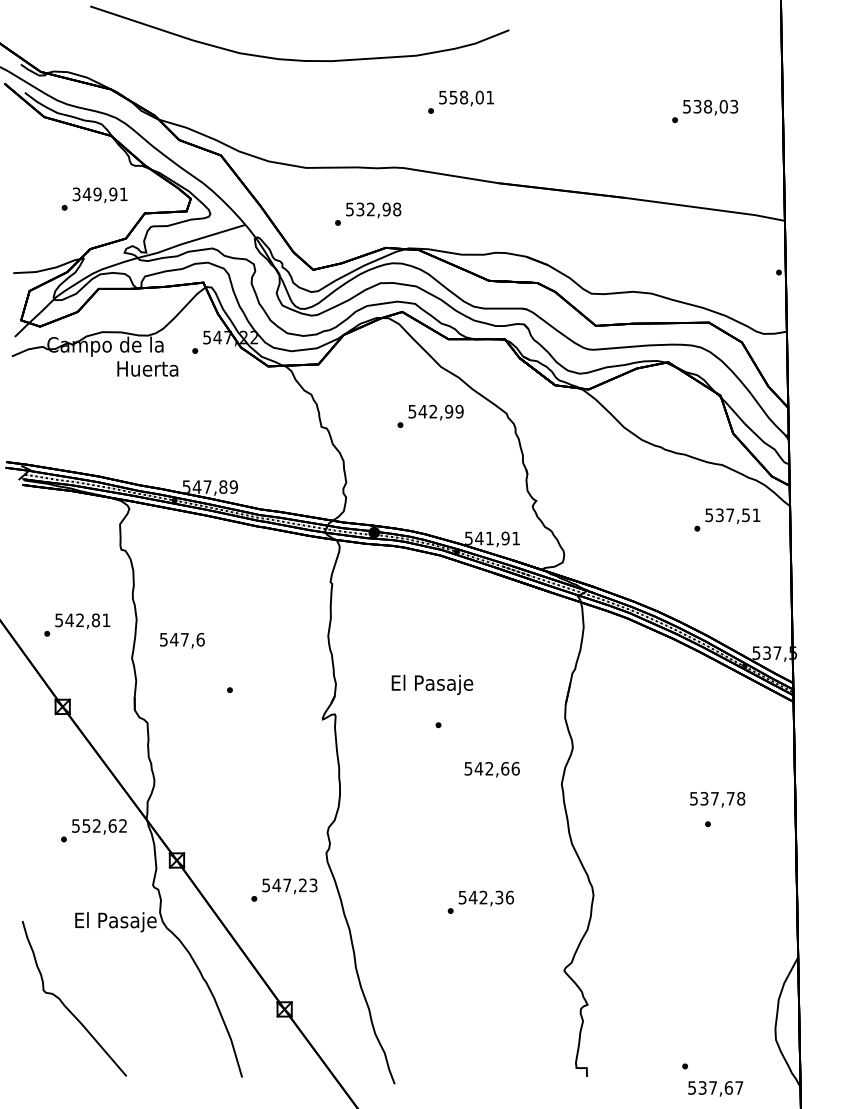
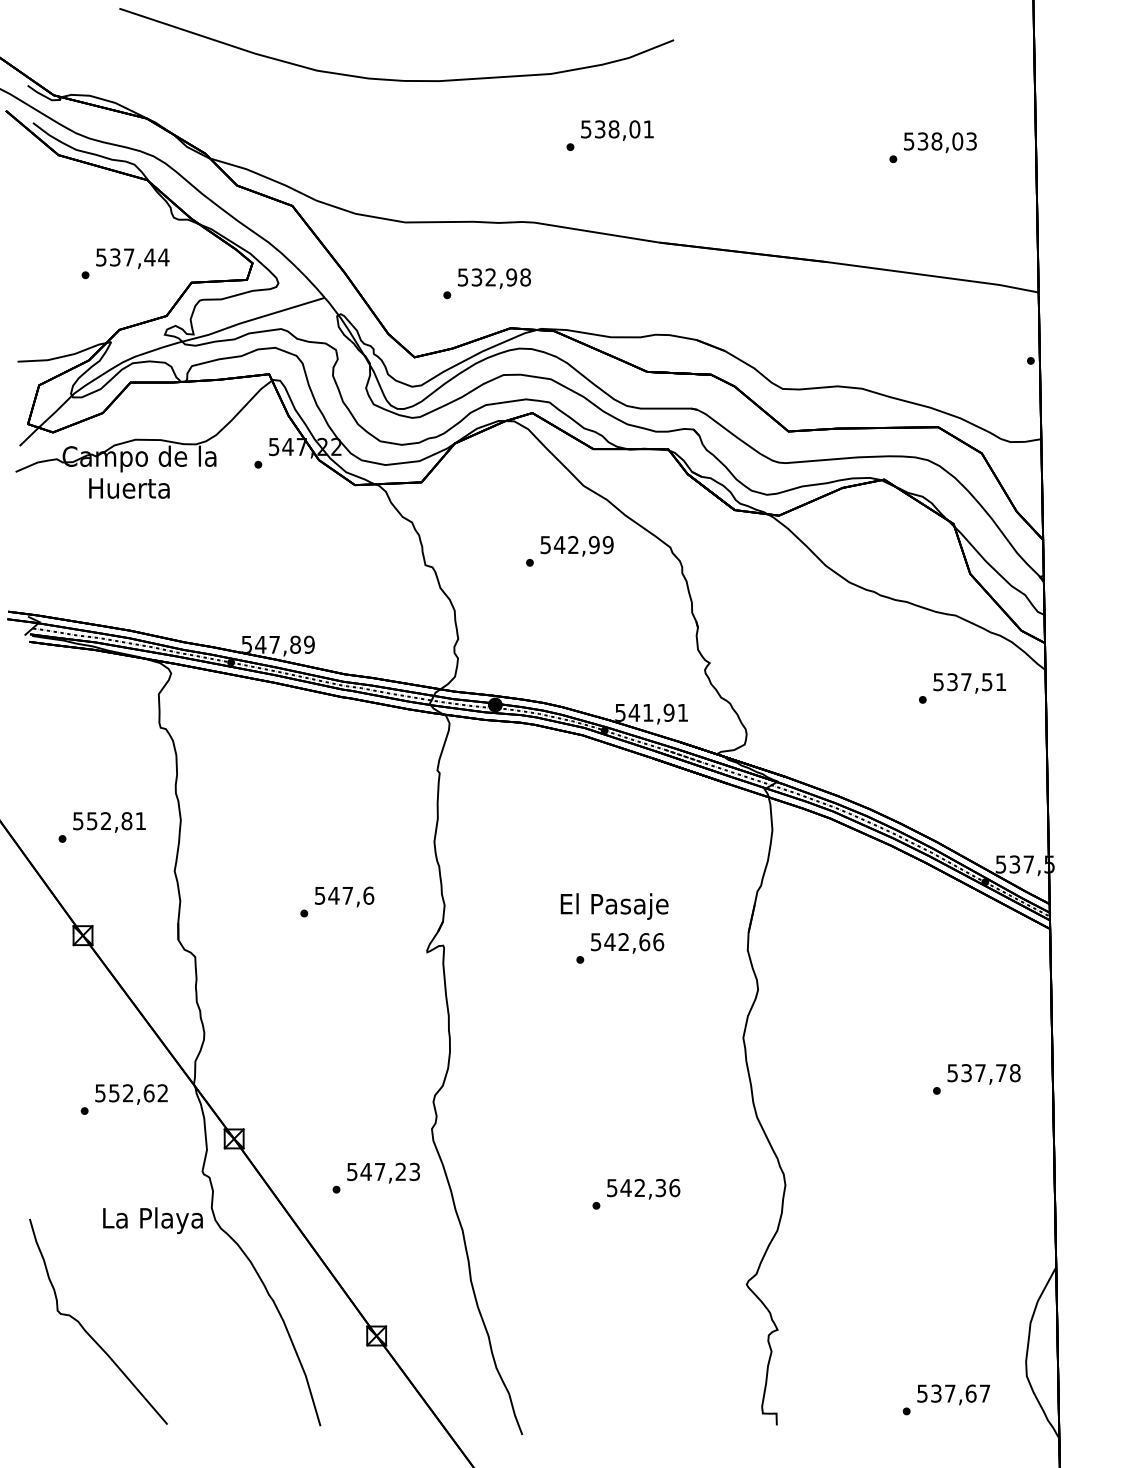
text: (453, 96) -> (600, 127), 558,01 -> 538,01
text: (100, 194) -> (132, 257), 349,91 -> 537,44
text: (147, 368) -> (129, 487), moved
text: (69, 620) -> (91, 821), 542,81 -> 552,81
text: (182, 640) -> (344, 896), moved
text: (432, 684) -> (614, 906), moved
text: (491, 769) -> (626, 943), moved
text: (717, 799) -> (983, 1074), moved
text: (115, 922) -> (152, 1220), El Pasaje -> La Playa
text: (715, 1088) -> (953, 1394), moved

